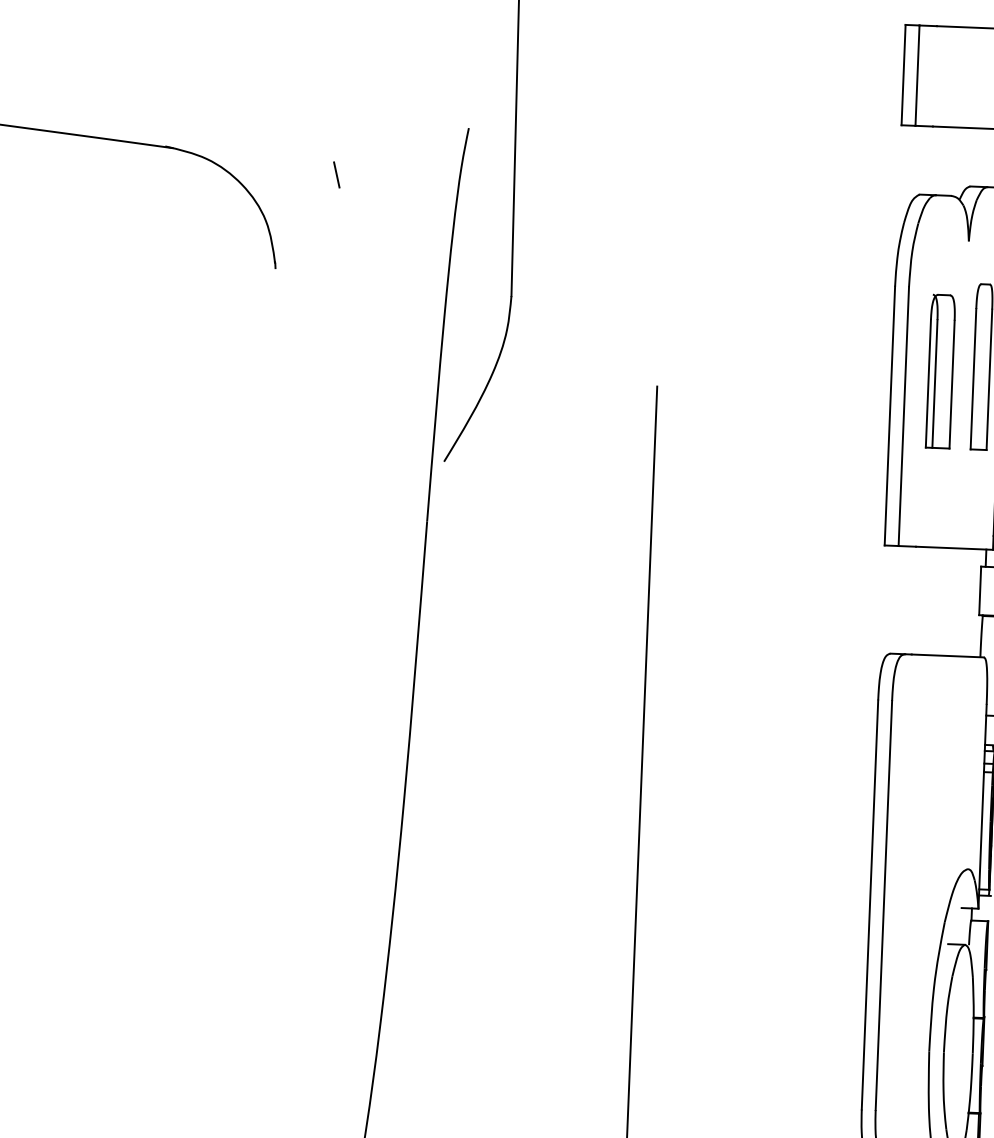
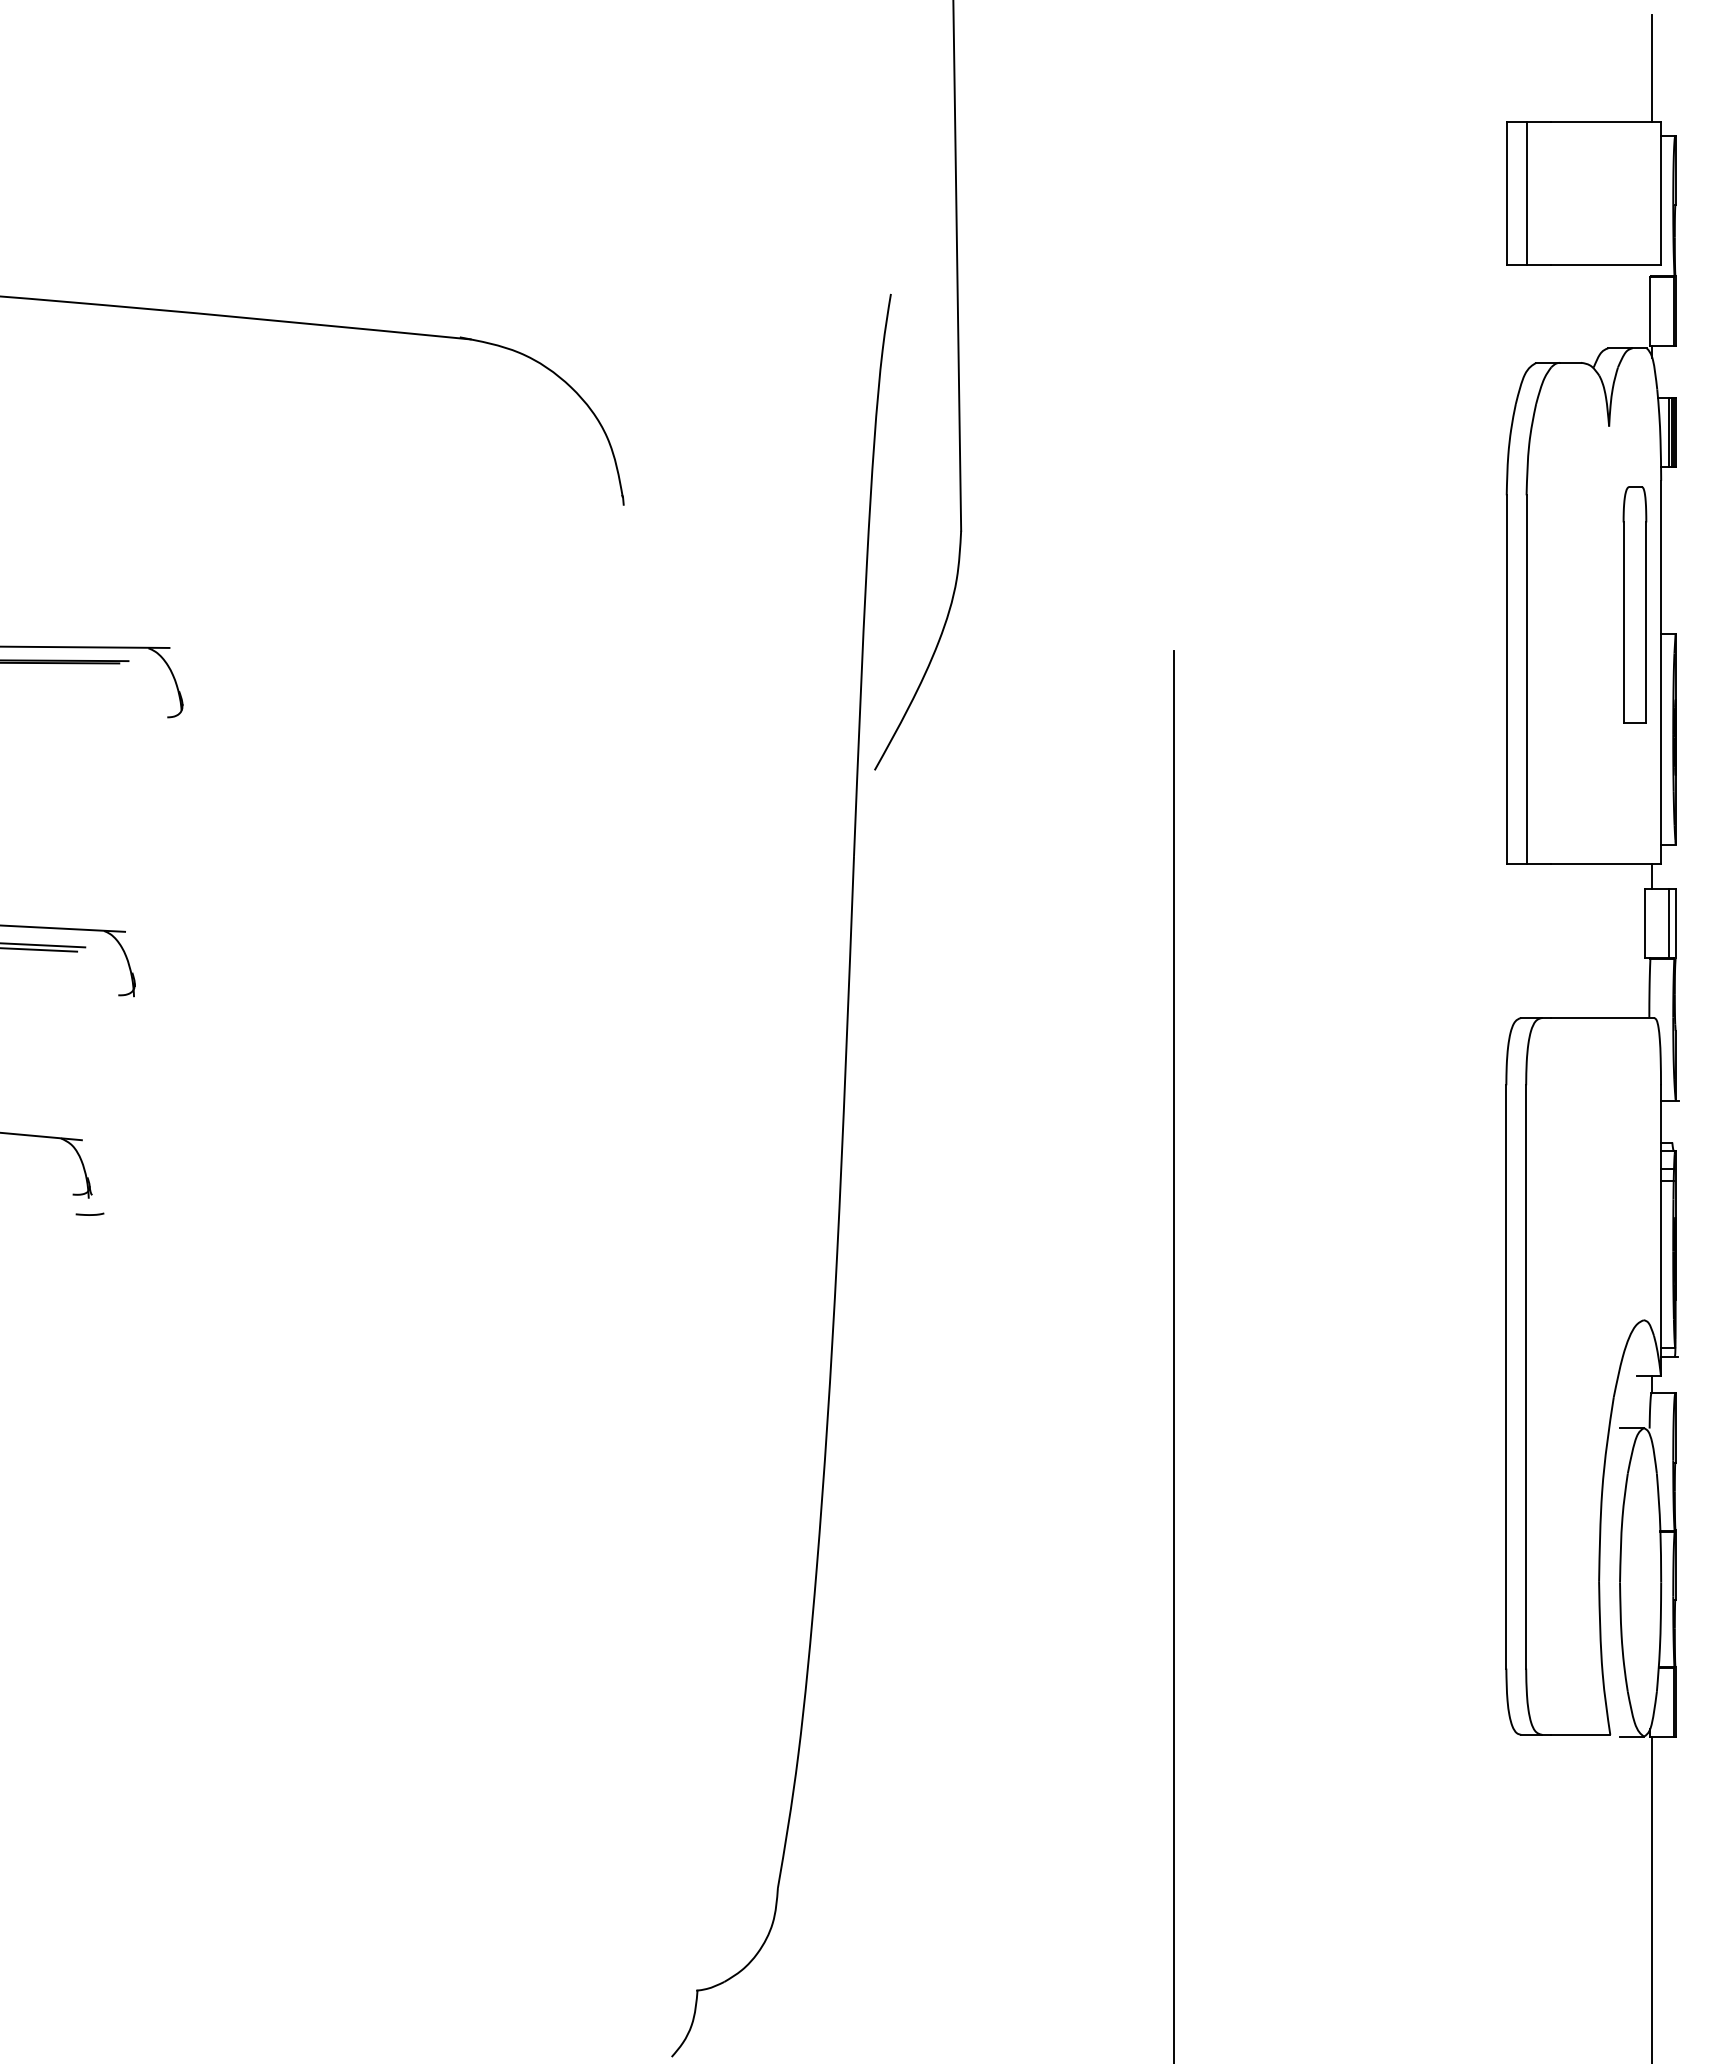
line: (336, 174) -> (705, 367), removed
part: (940, 371) -> (1576, 613), removed

